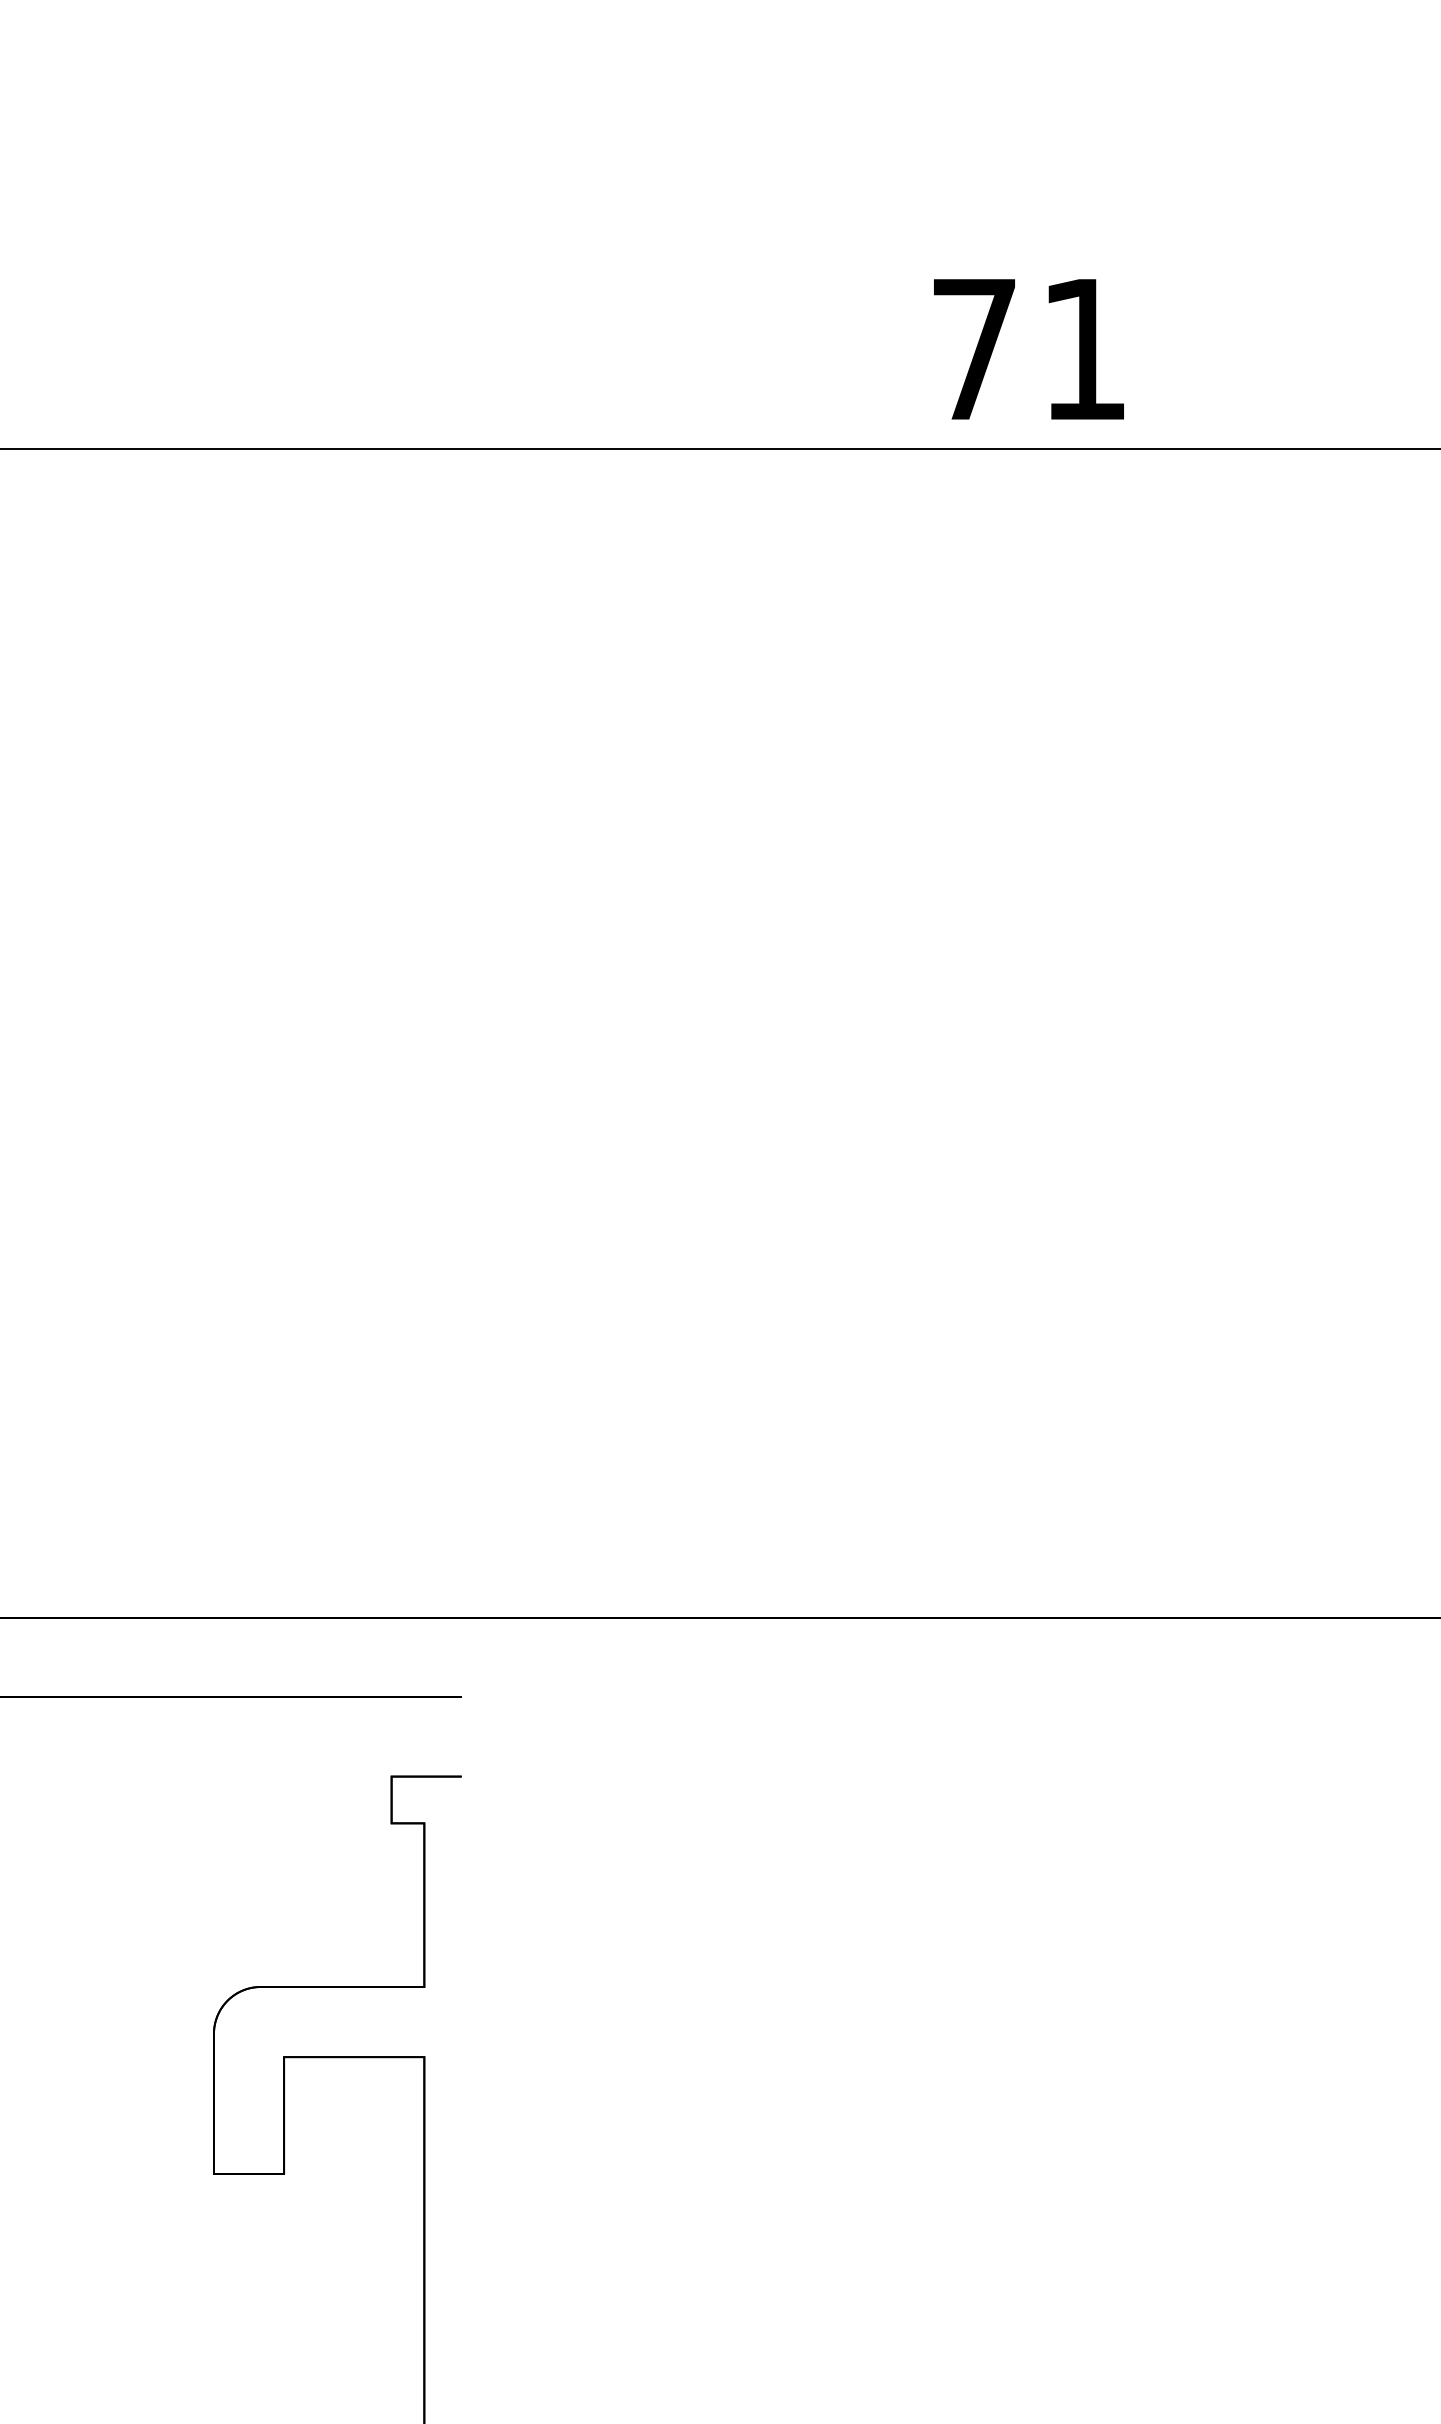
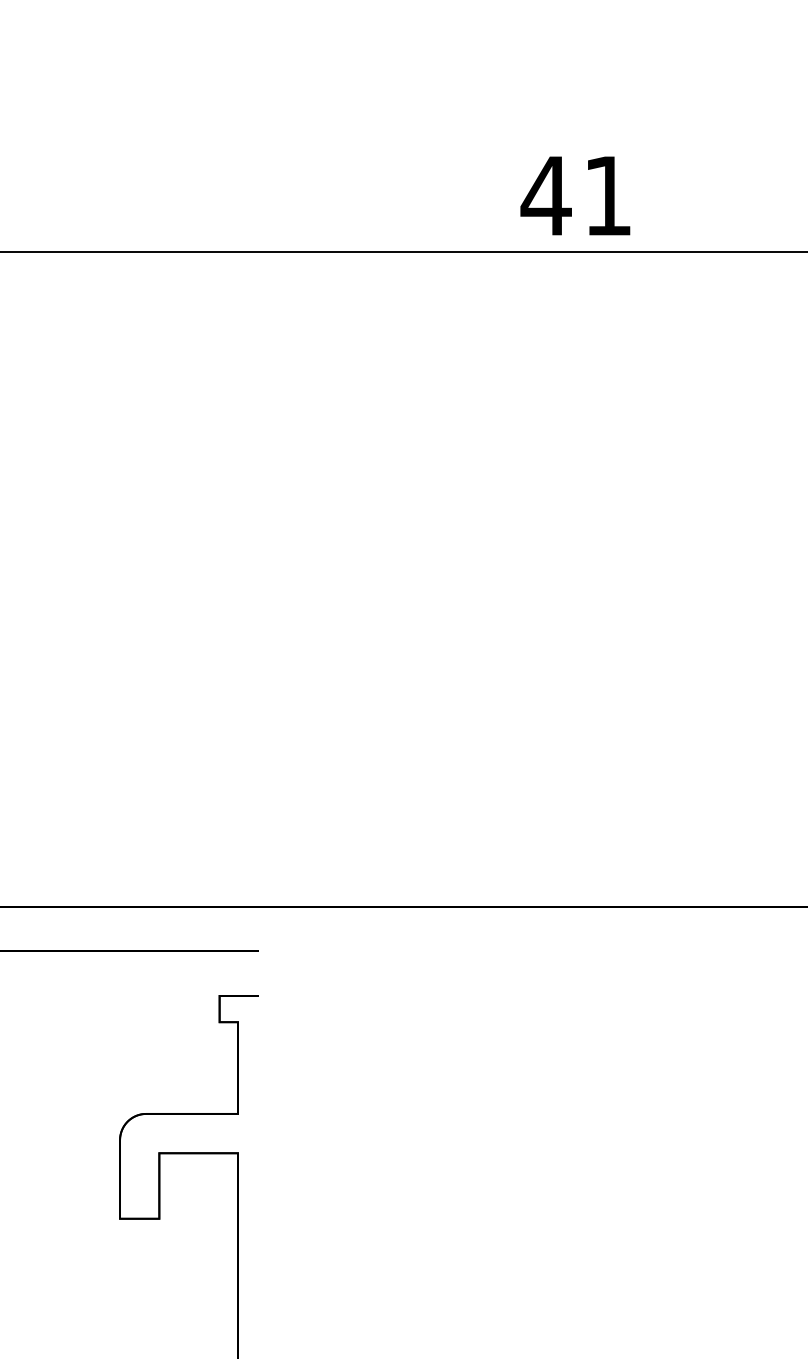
text: (972, 348) -> (545, 195), 71 -> 41

